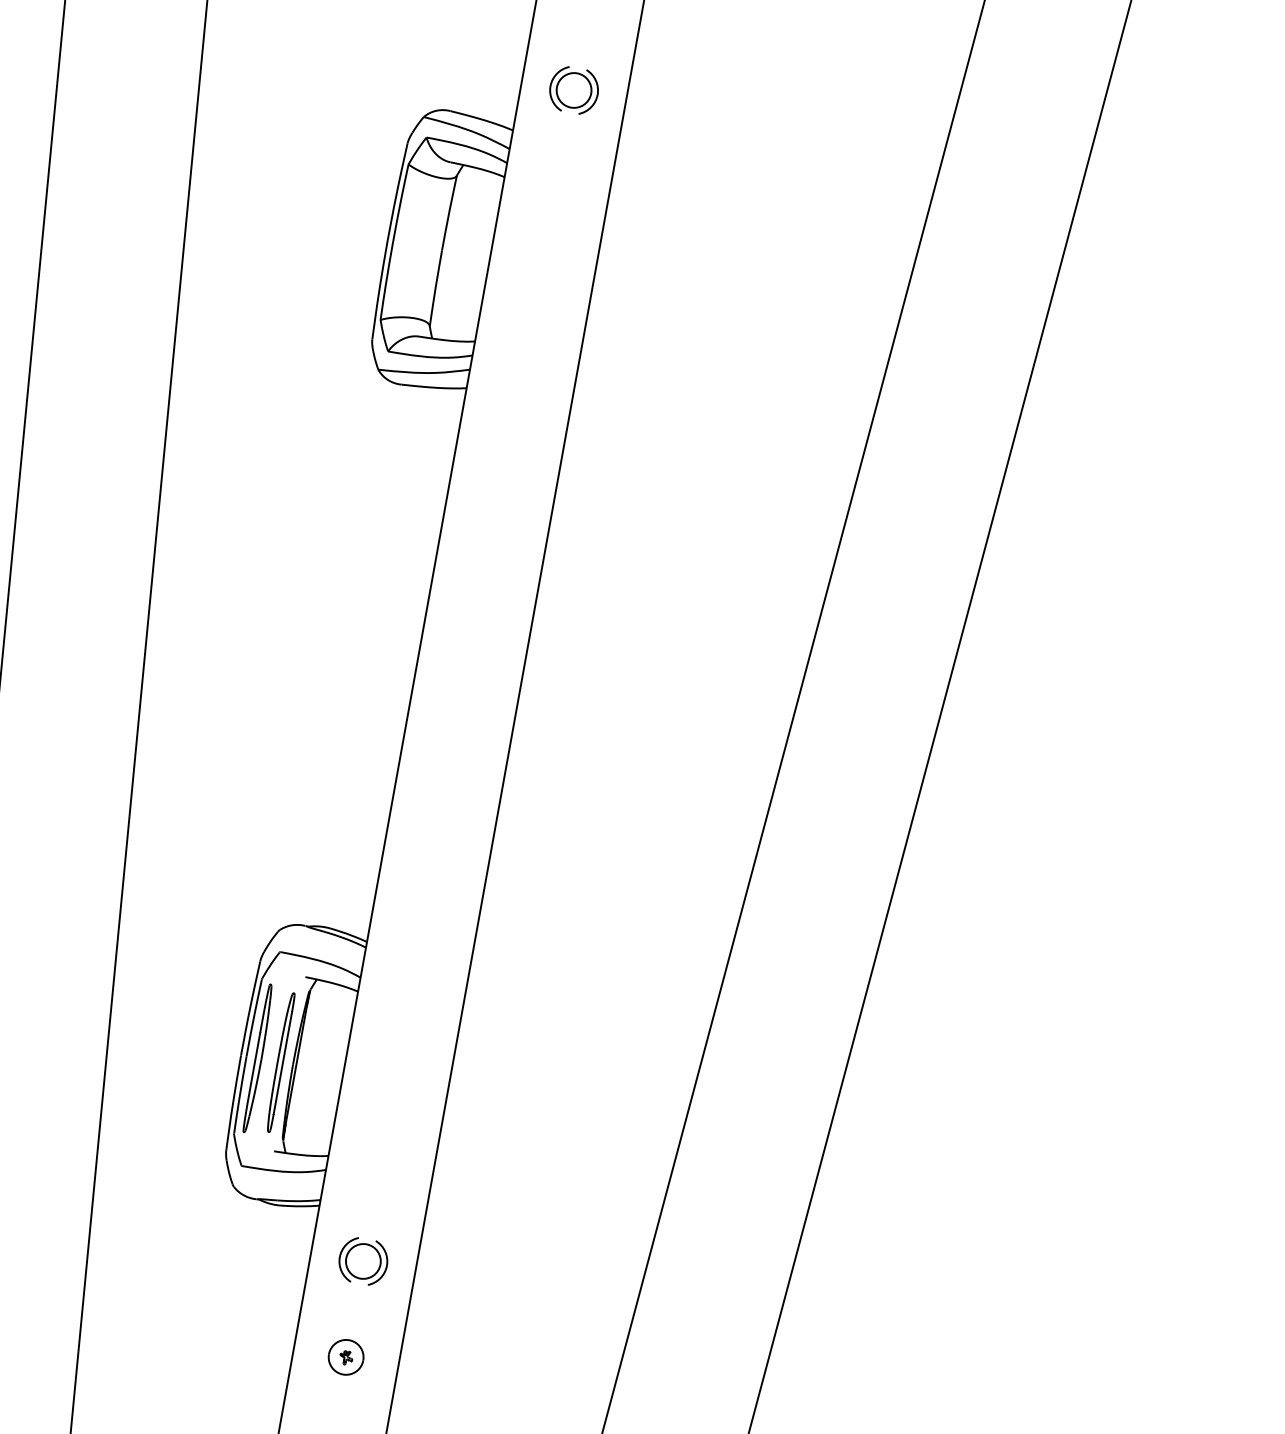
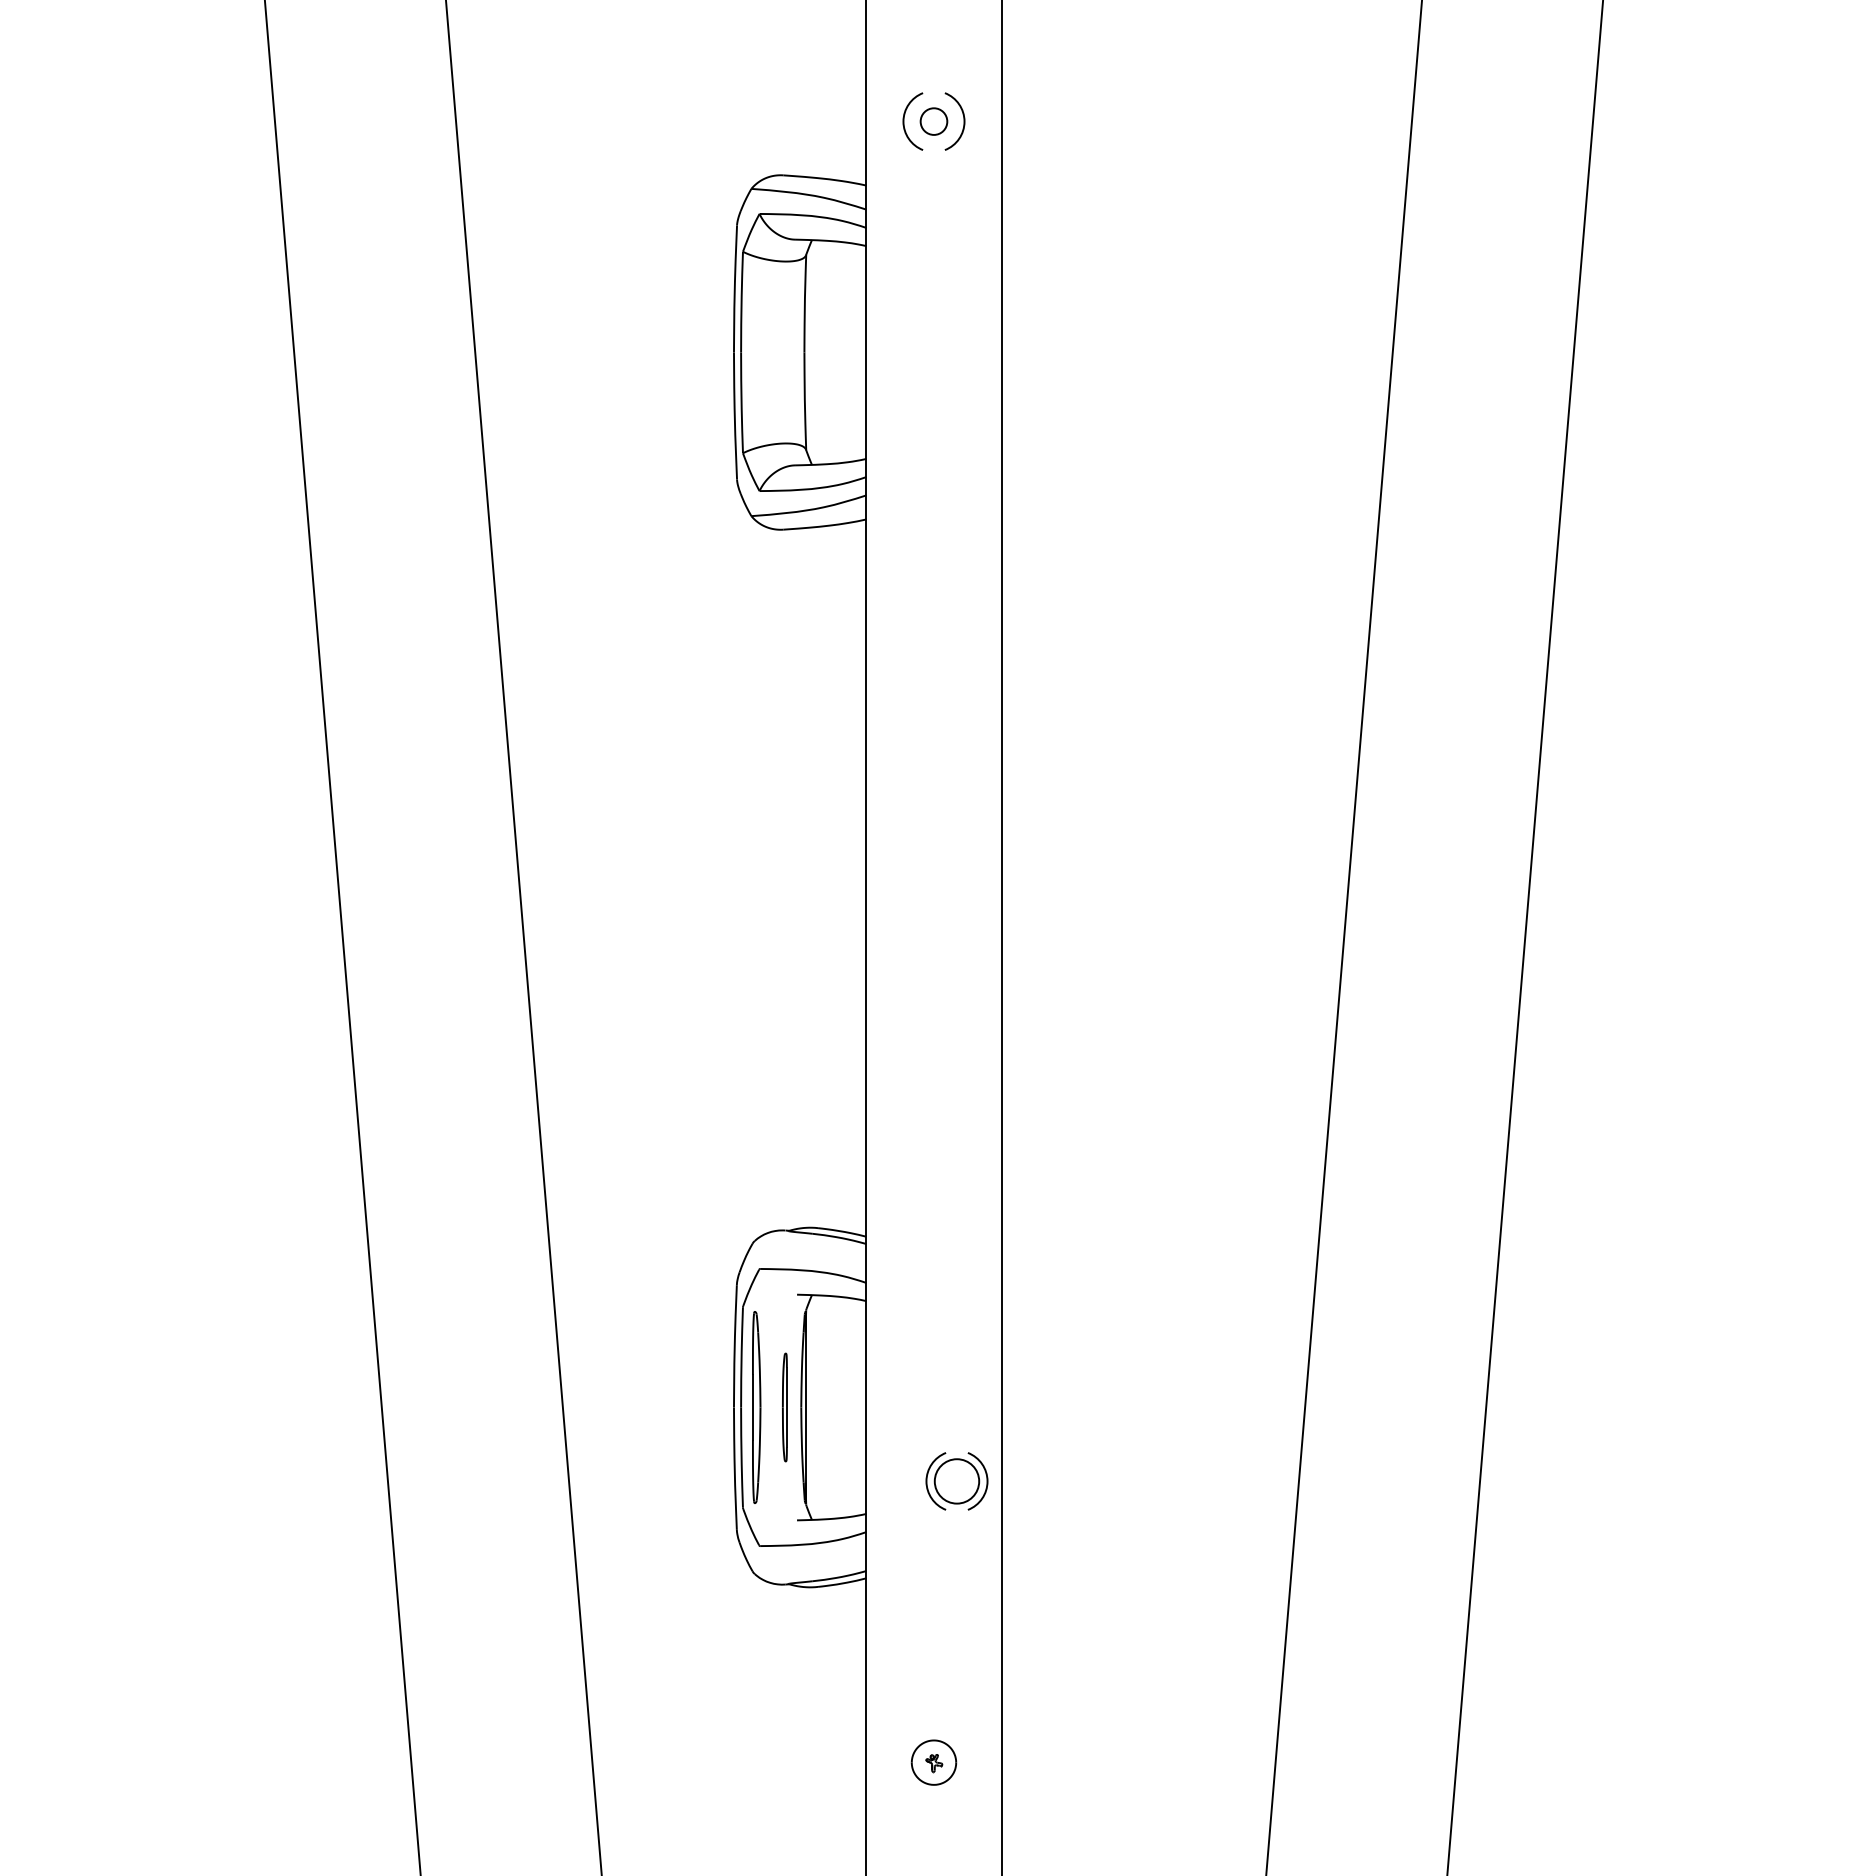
circle: (573, 90) -> (933, 121), size x0.6
part: (280, 1062) -> (784, 1407), size x0.6
part: (363, 1261) -> (956, 1481), moved

